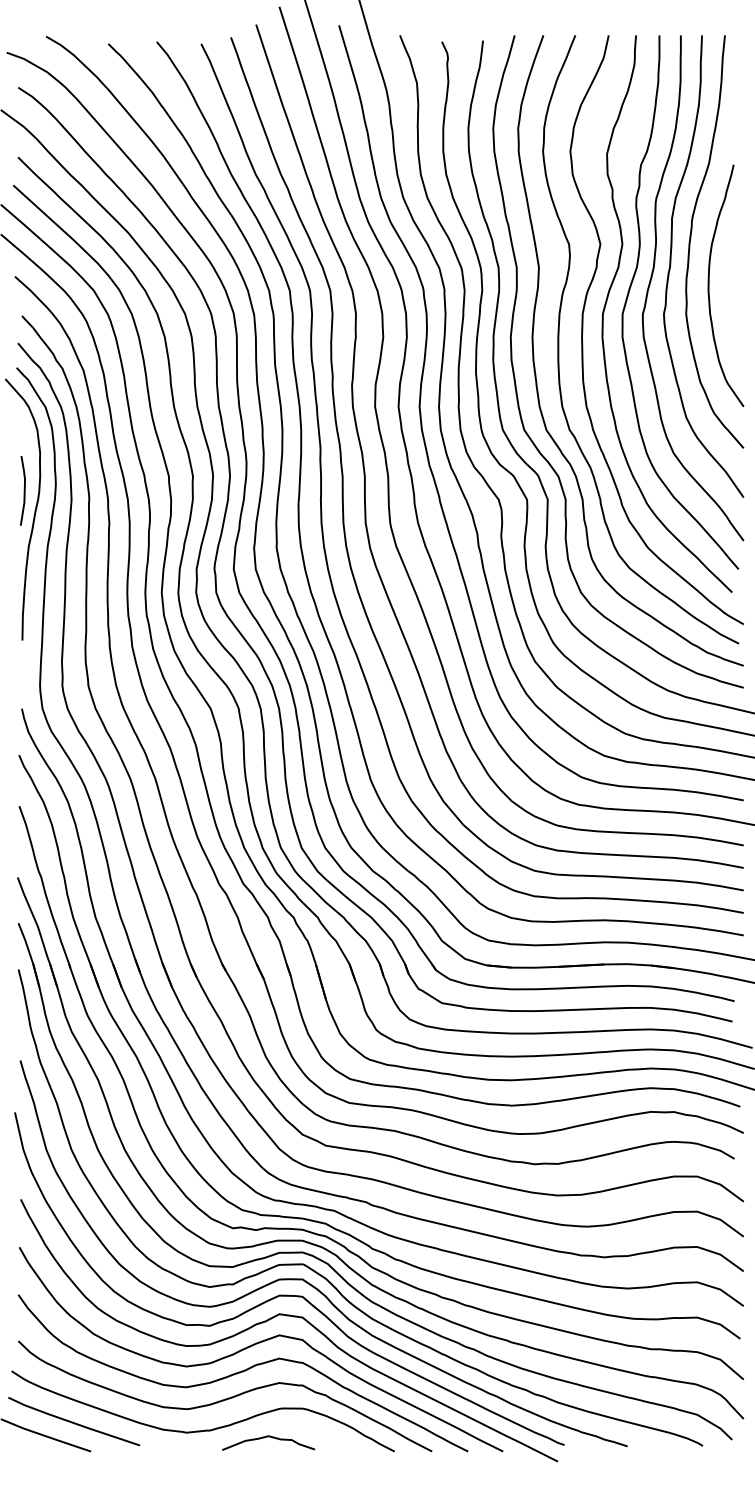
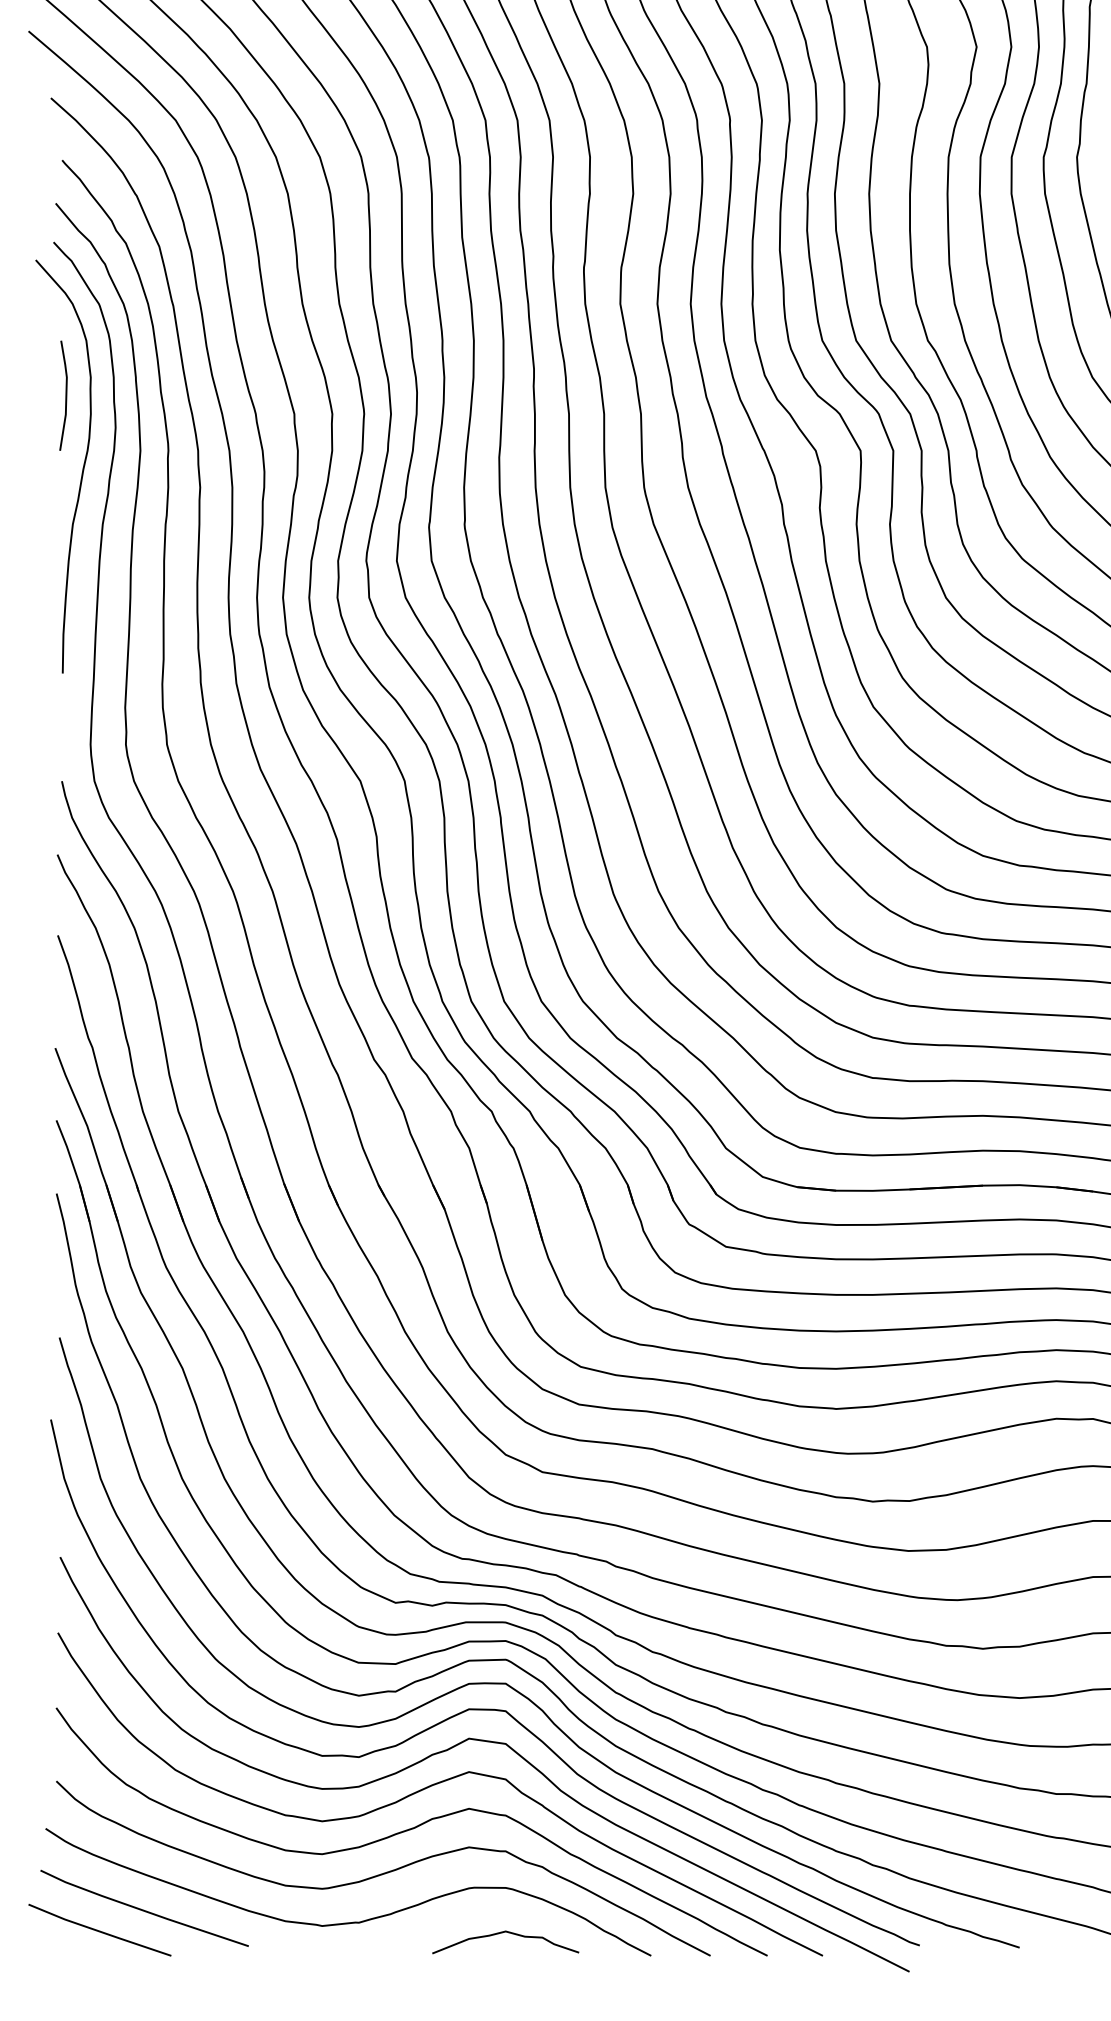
line: (23, 490) -> (64, 395), moved
curve: (268, 1437) -> (505, 1933), moved

